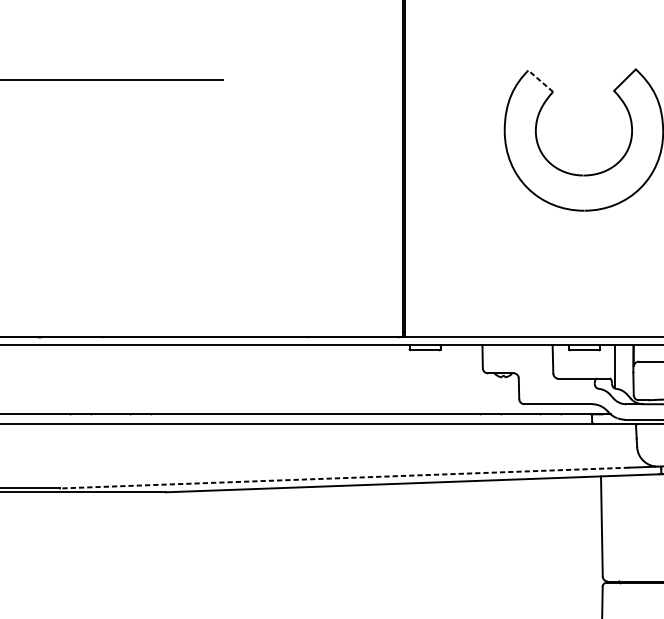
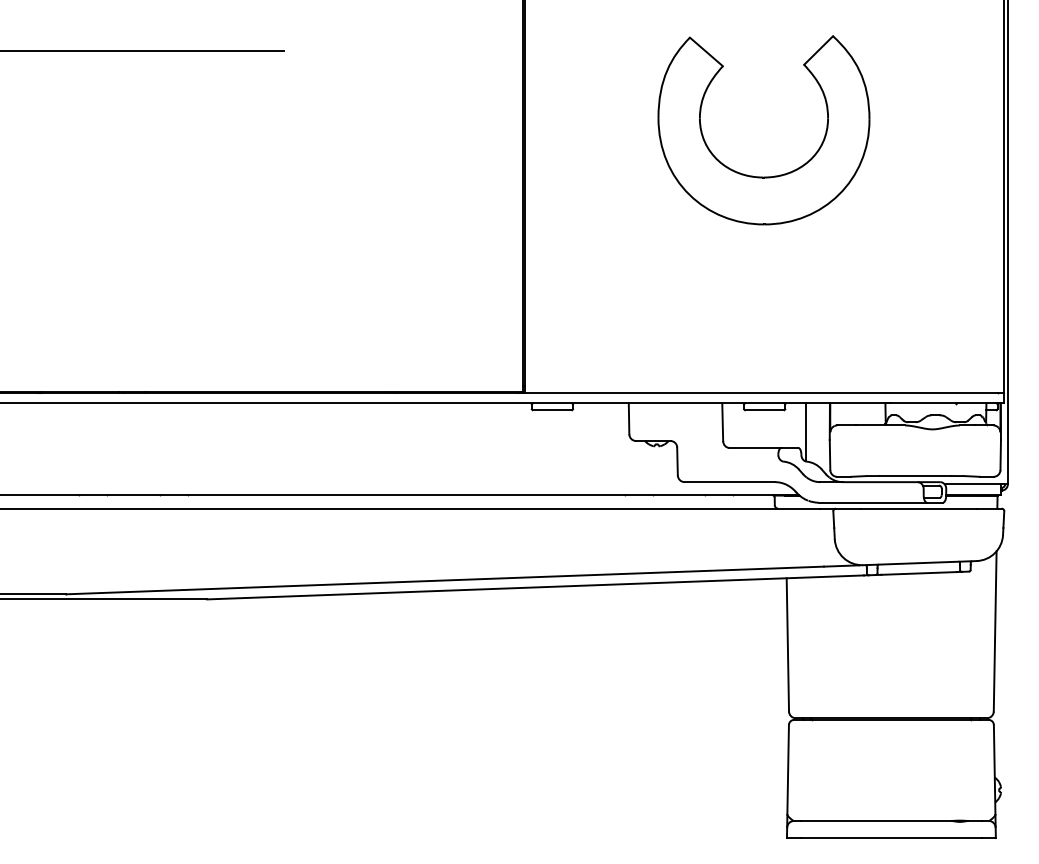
line: (540, 80) -> (706, 51), dashed -> solid
line: (344, 478) -> (445, 580), dashed -> solid

